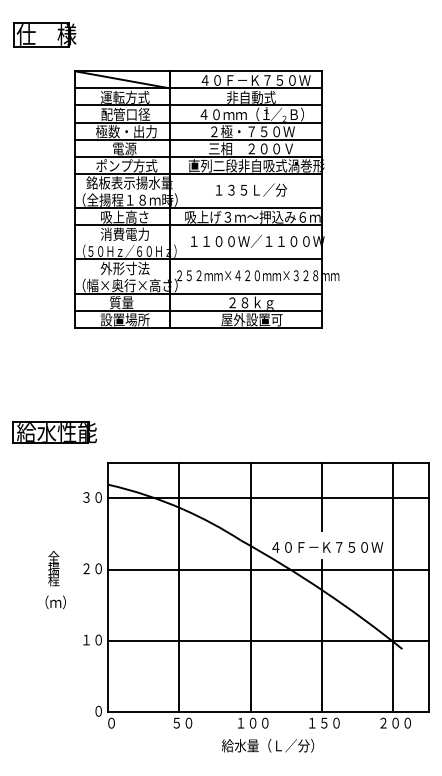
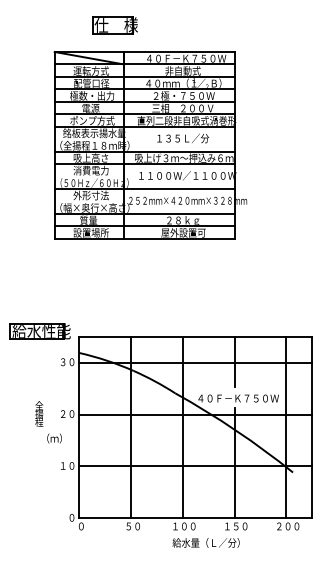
part: (44, 34) -> (114, 25), moved
part: (54, 432) -> (39, 331), moved
text: (55, 601) -> (54, 437), moved
text: (268, 745) -> (206, 542), moved

